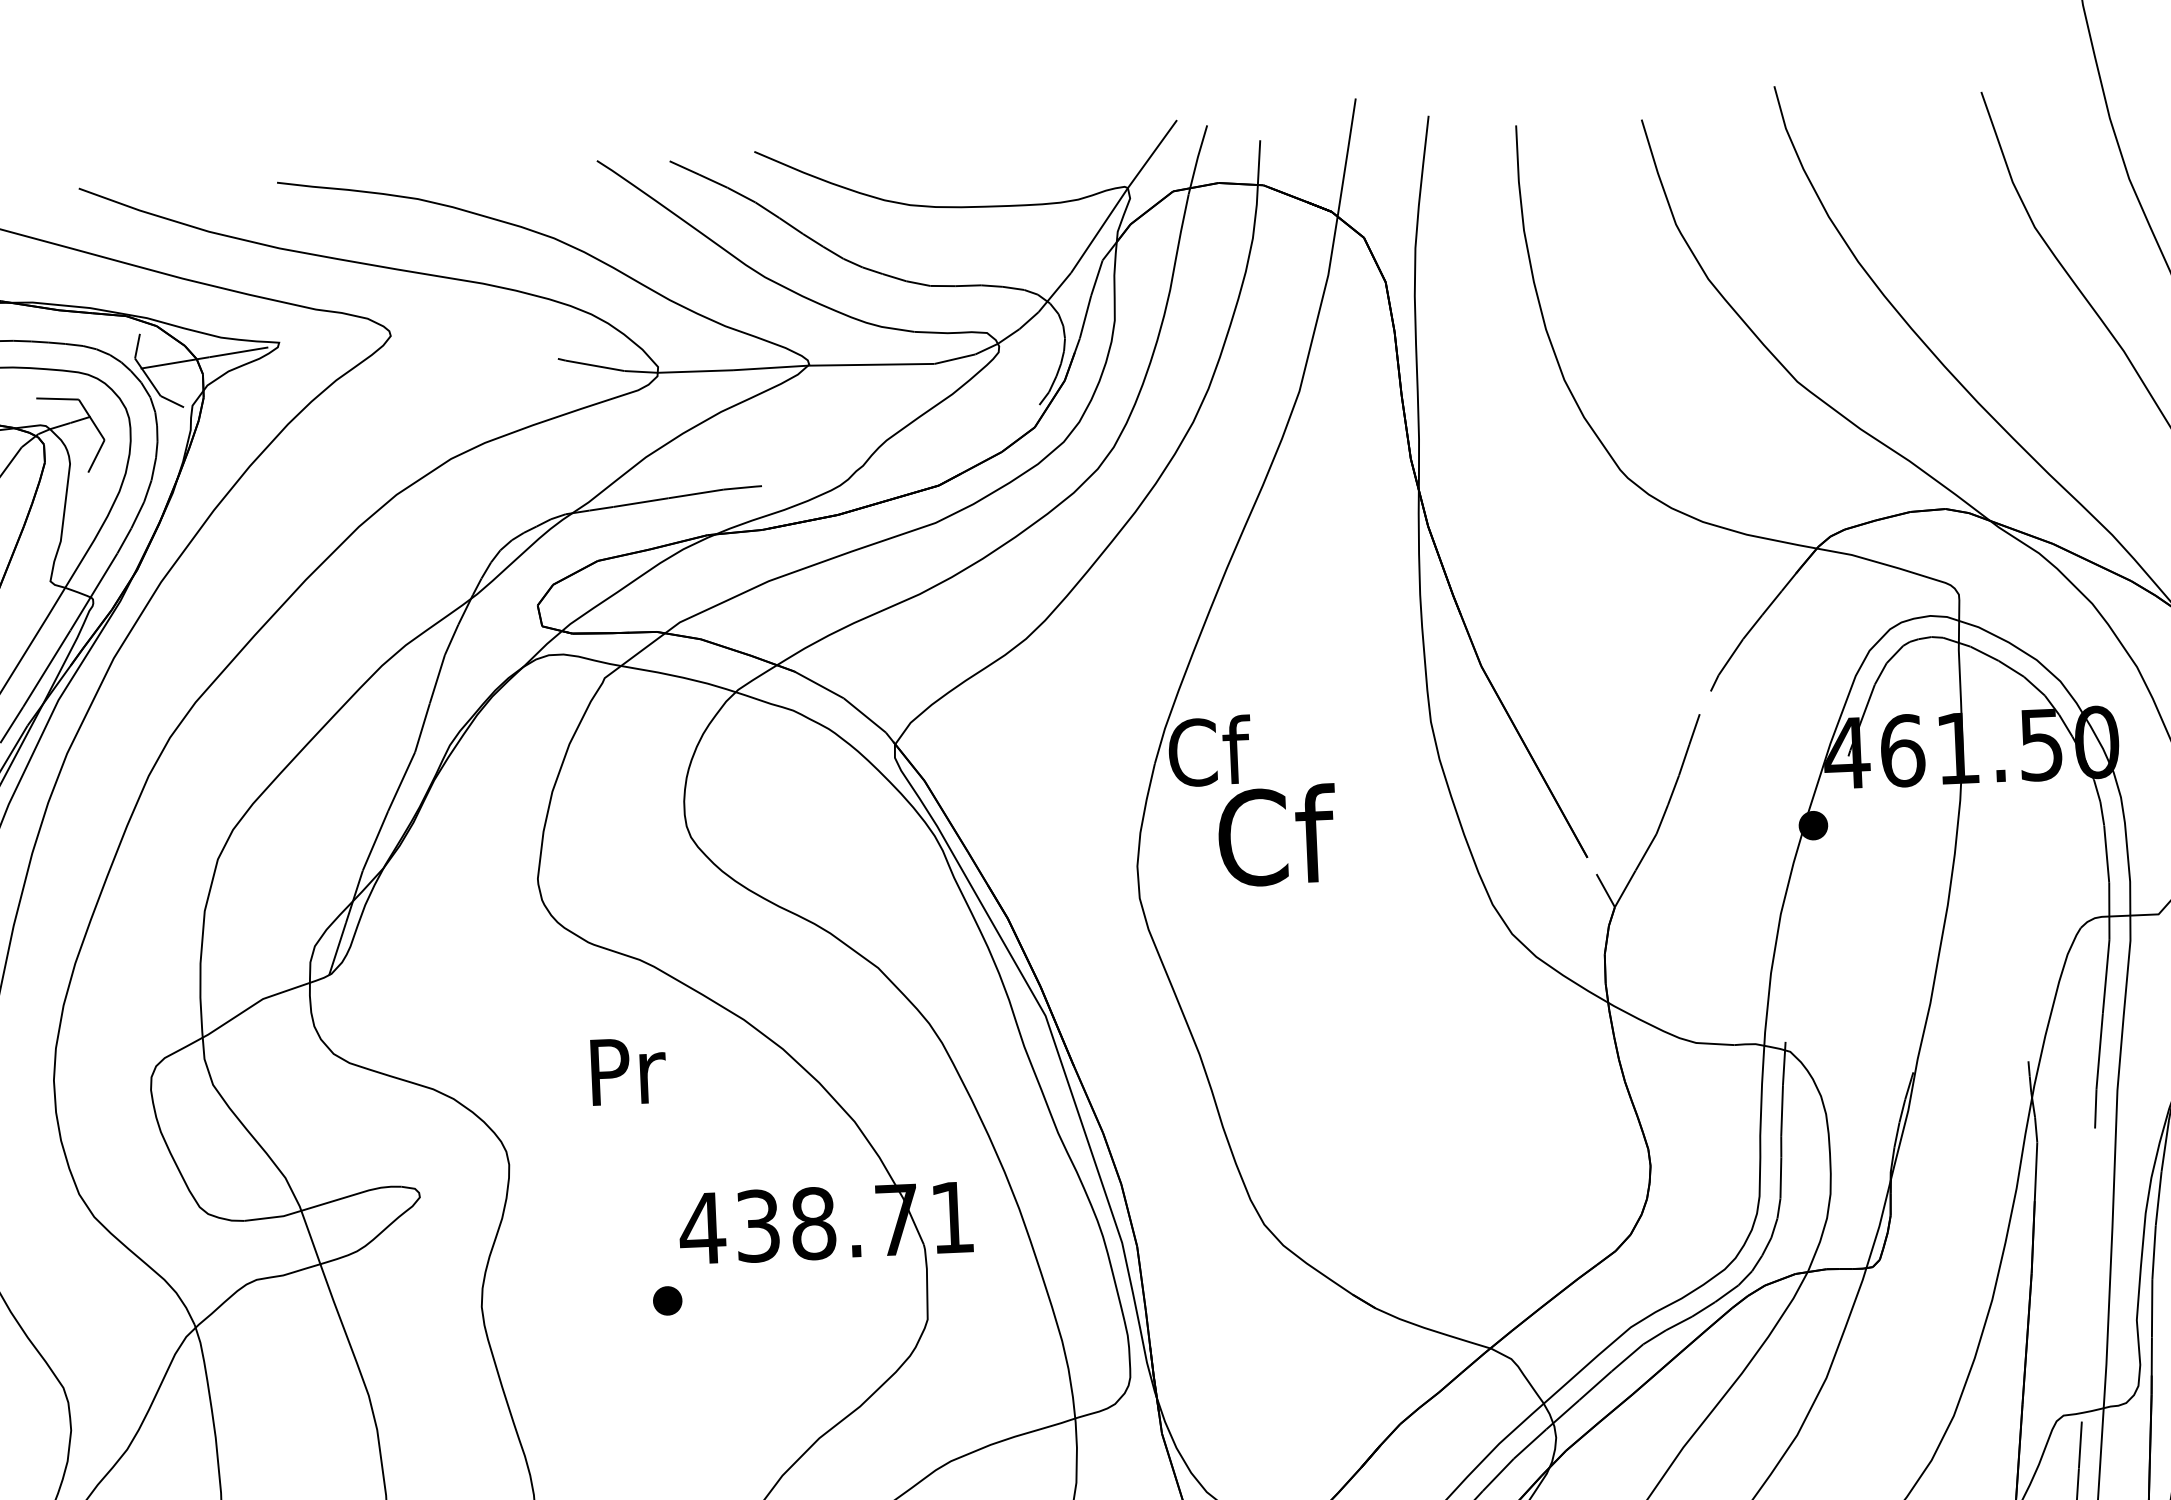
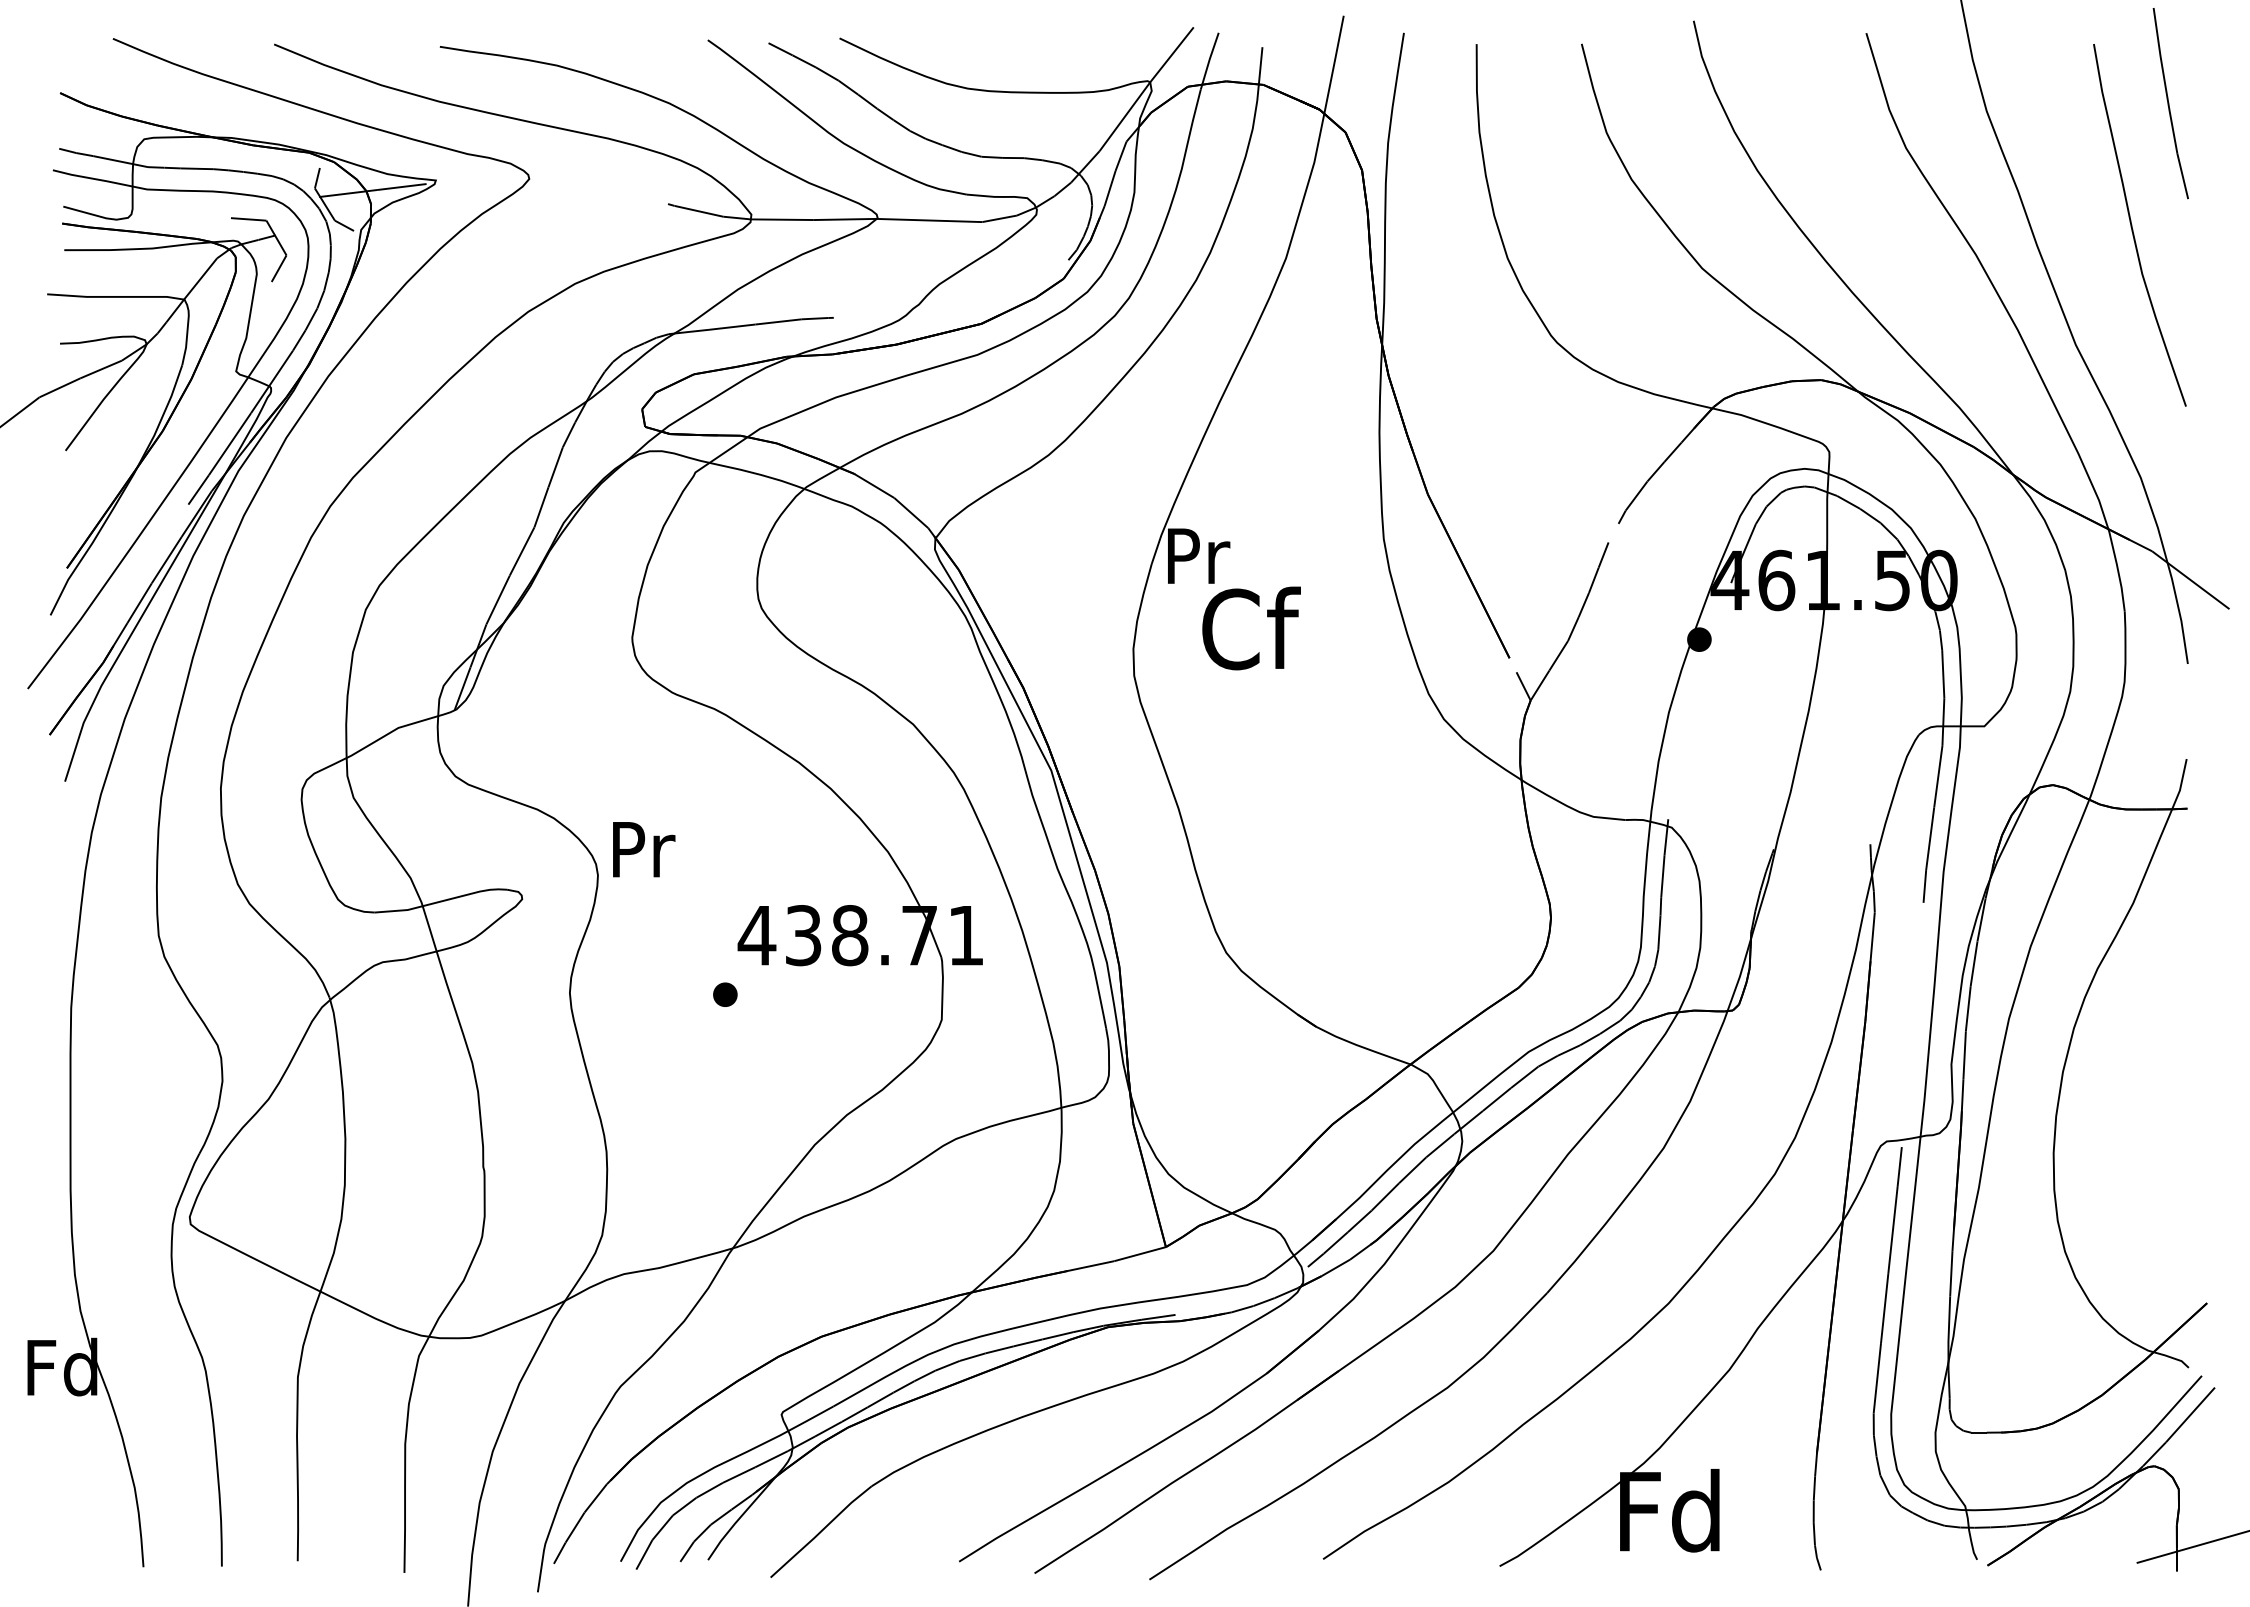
text: (1209, 751) -> (1197, 555), Cf -> Pr
text: (629, 1071) -> (644, 849), moved

